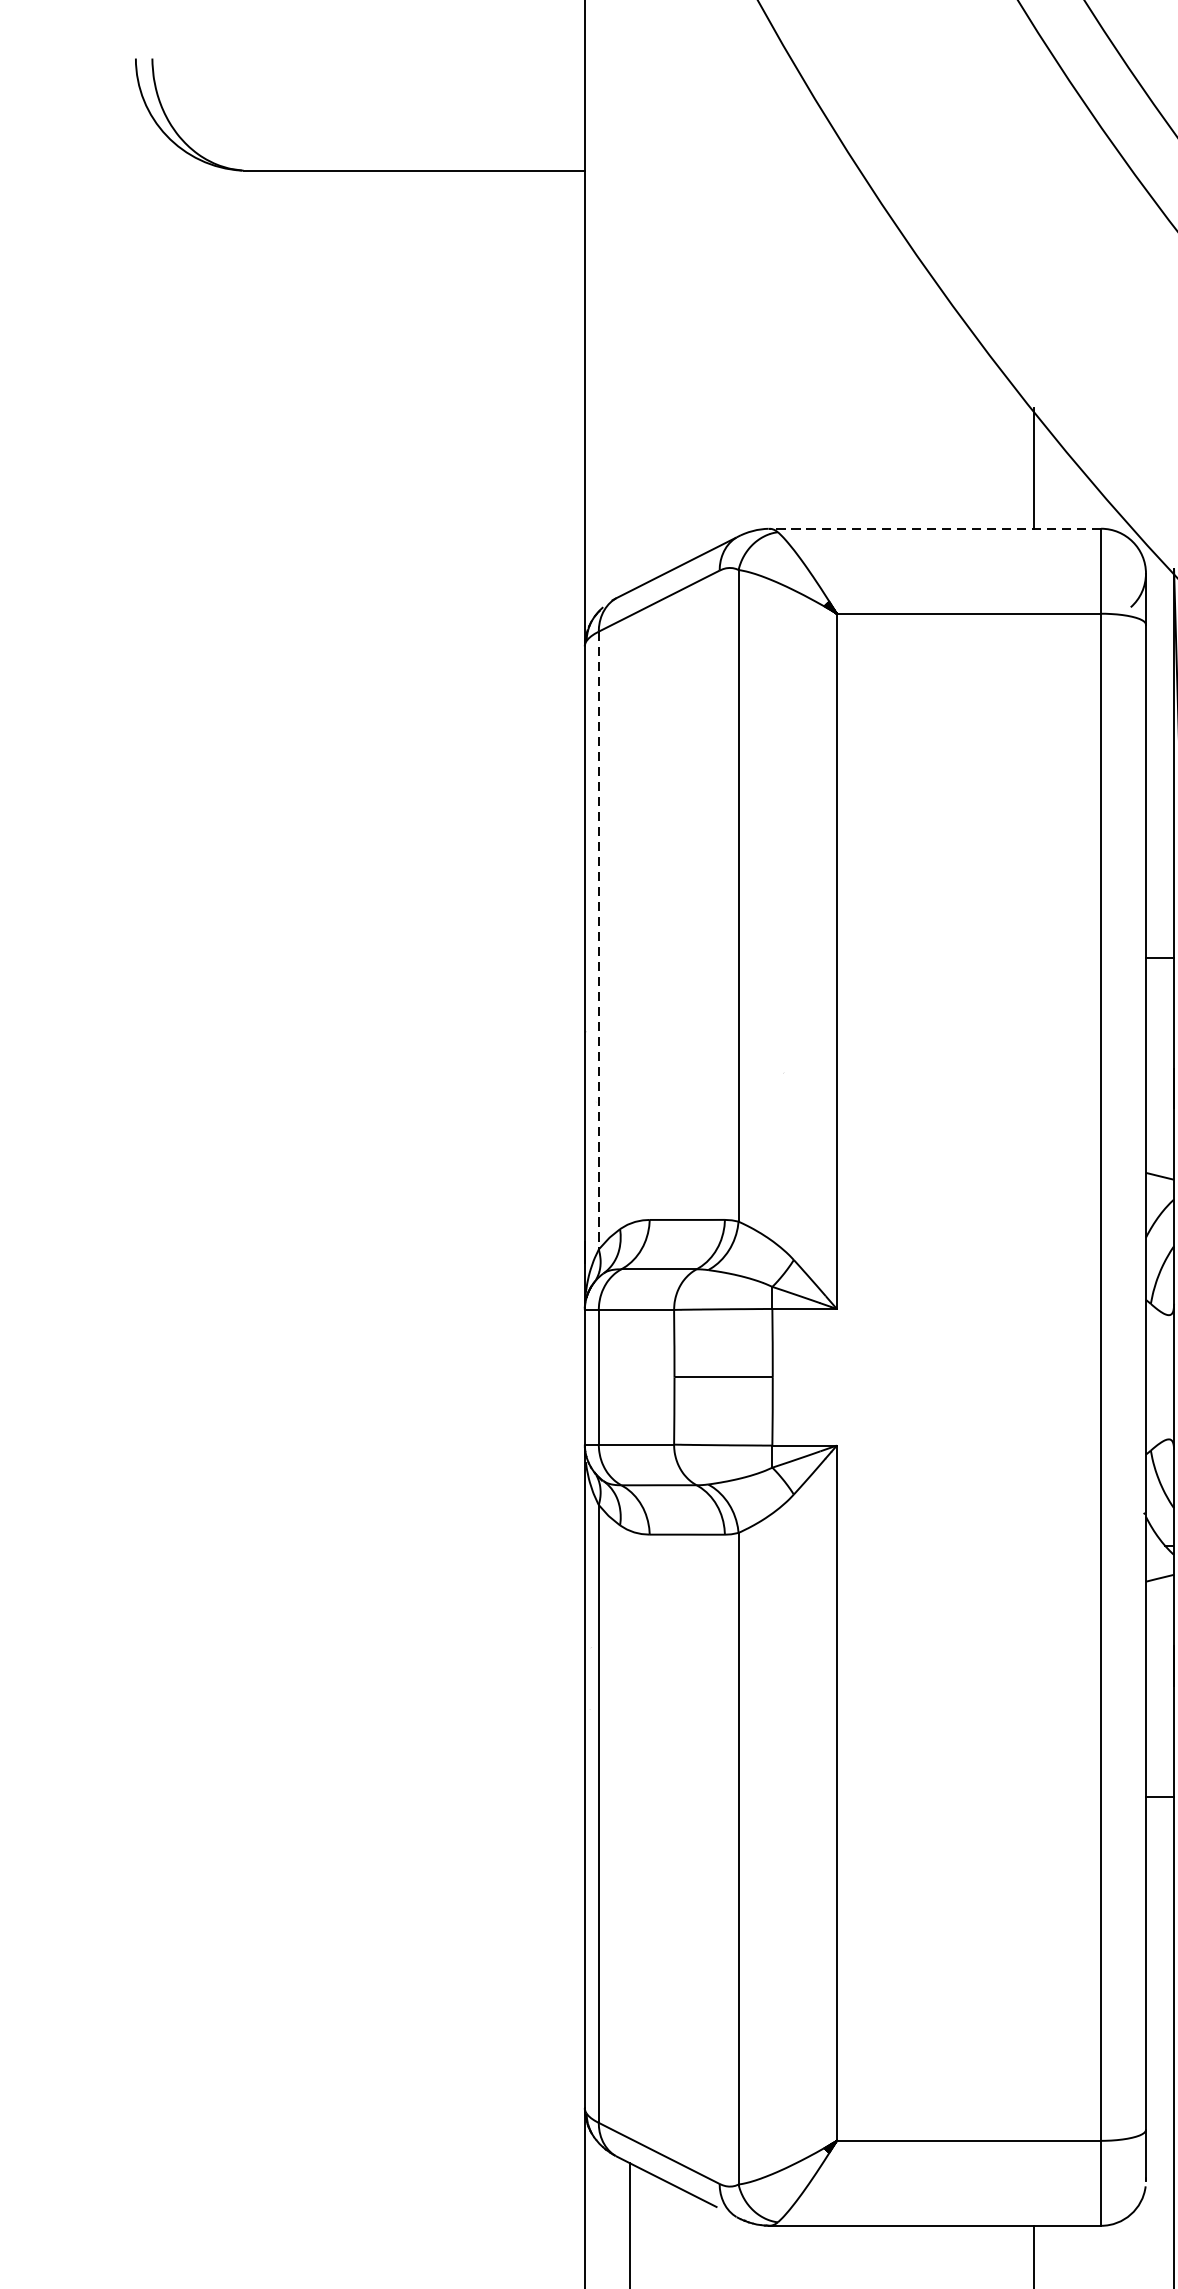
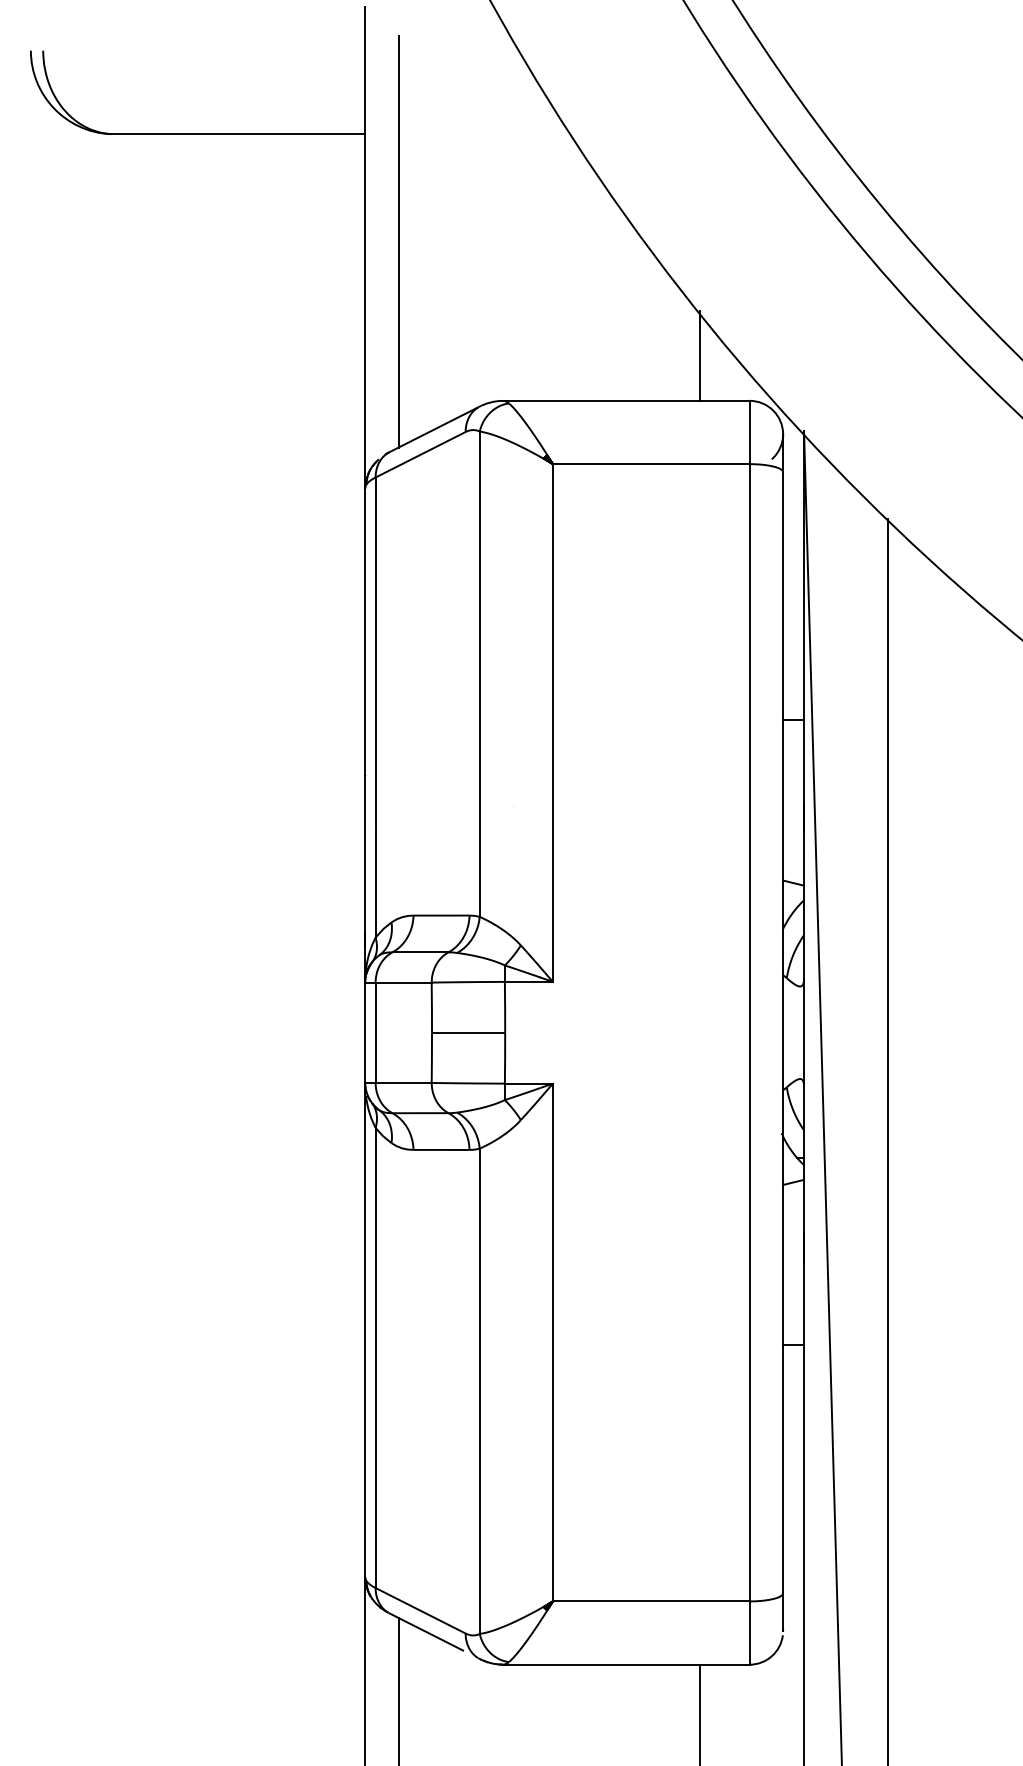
line: (629, 314) -> (398, 241), added
line: (935, 528) -> (626, 400), dashed -> solid
line: (598, 941) -> (375, 708), dashed -> solid

